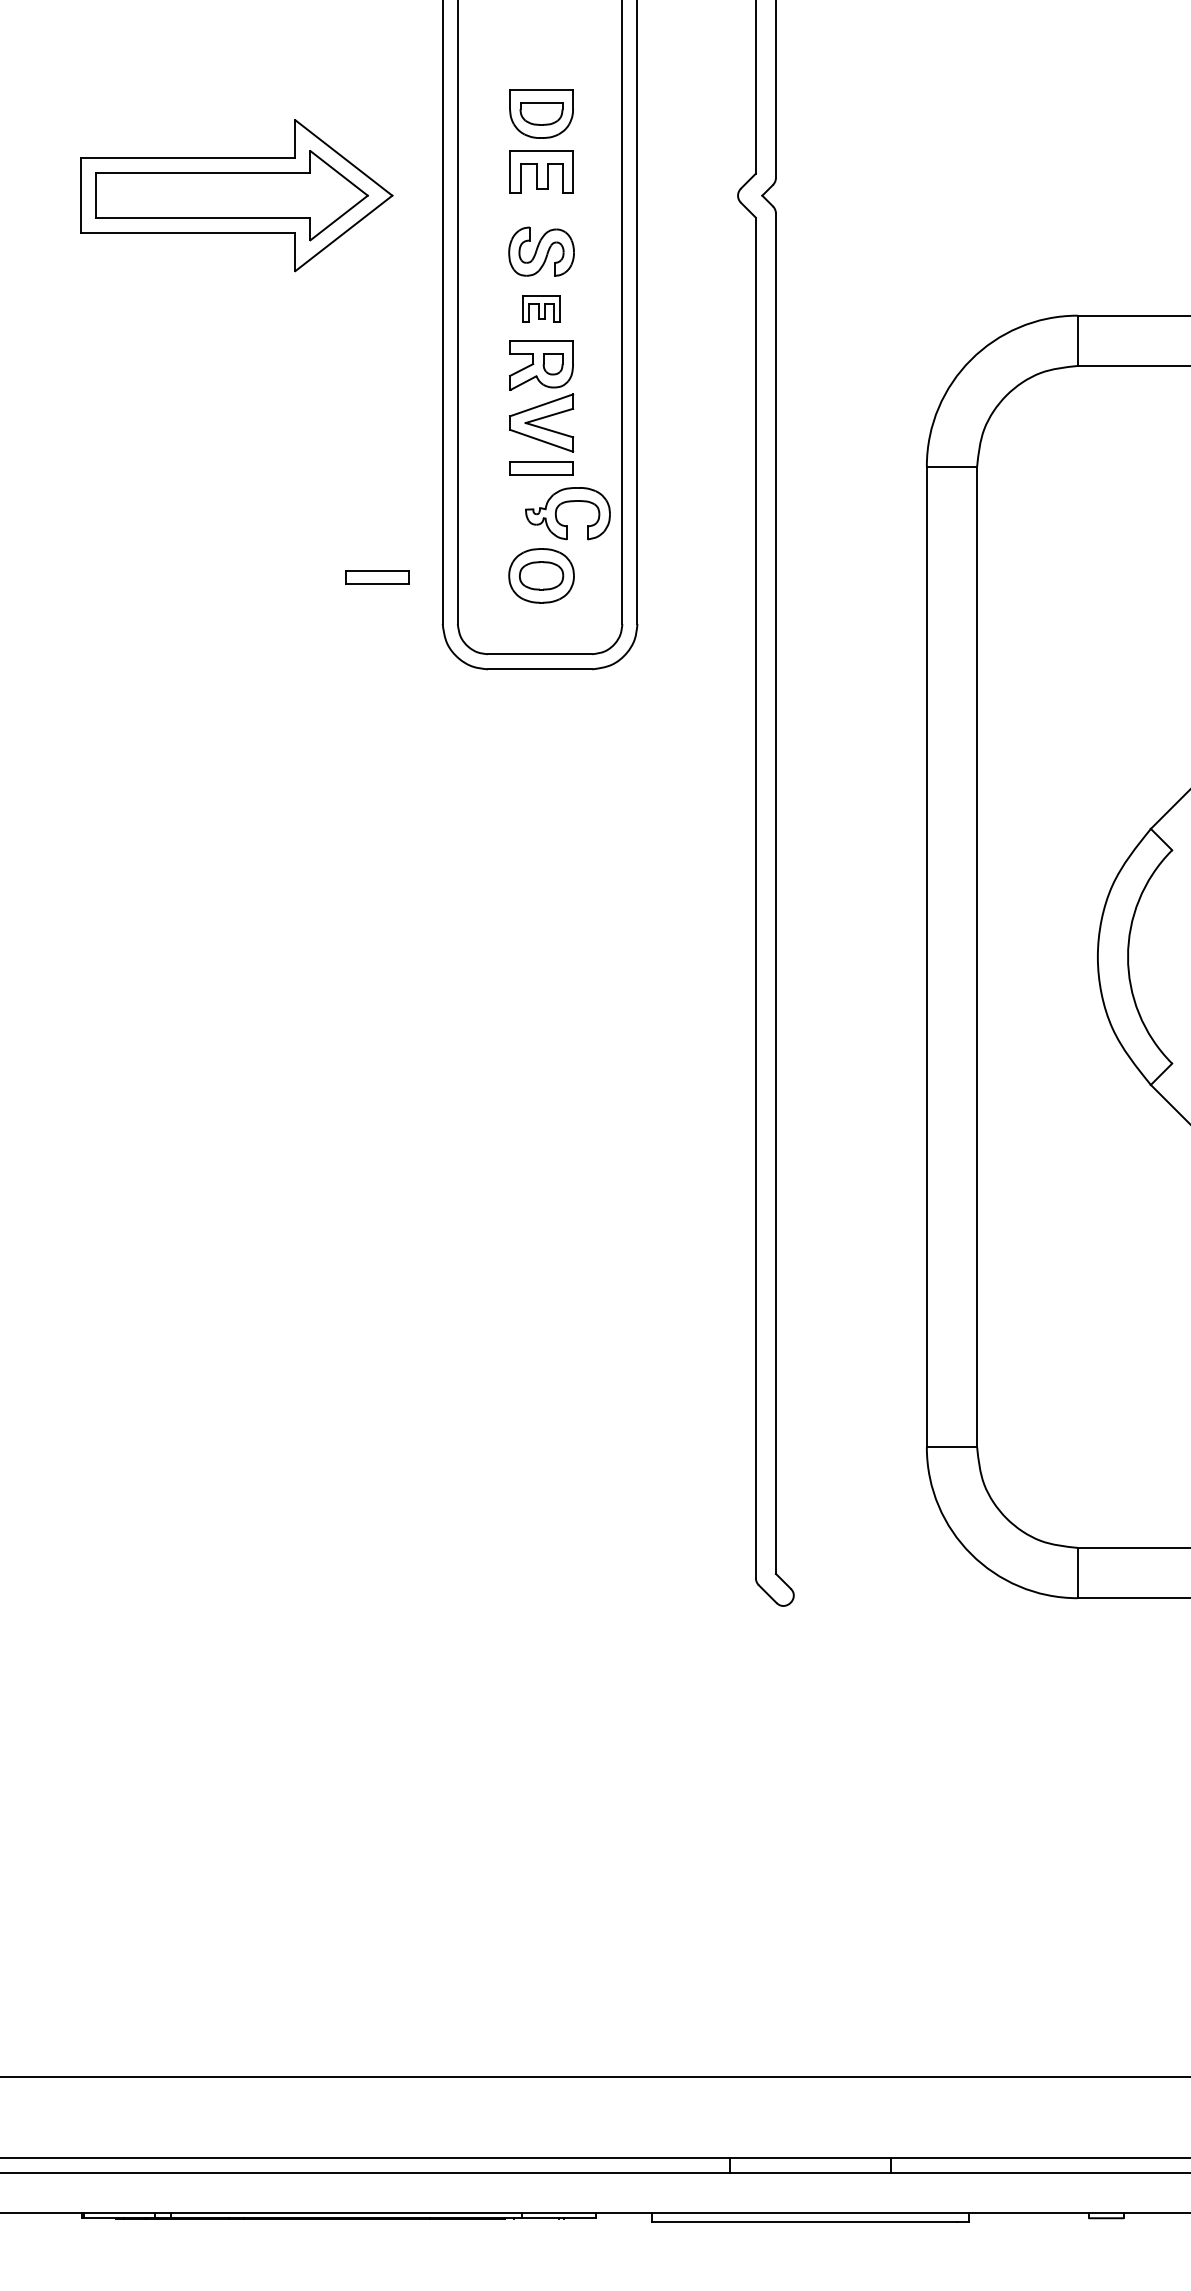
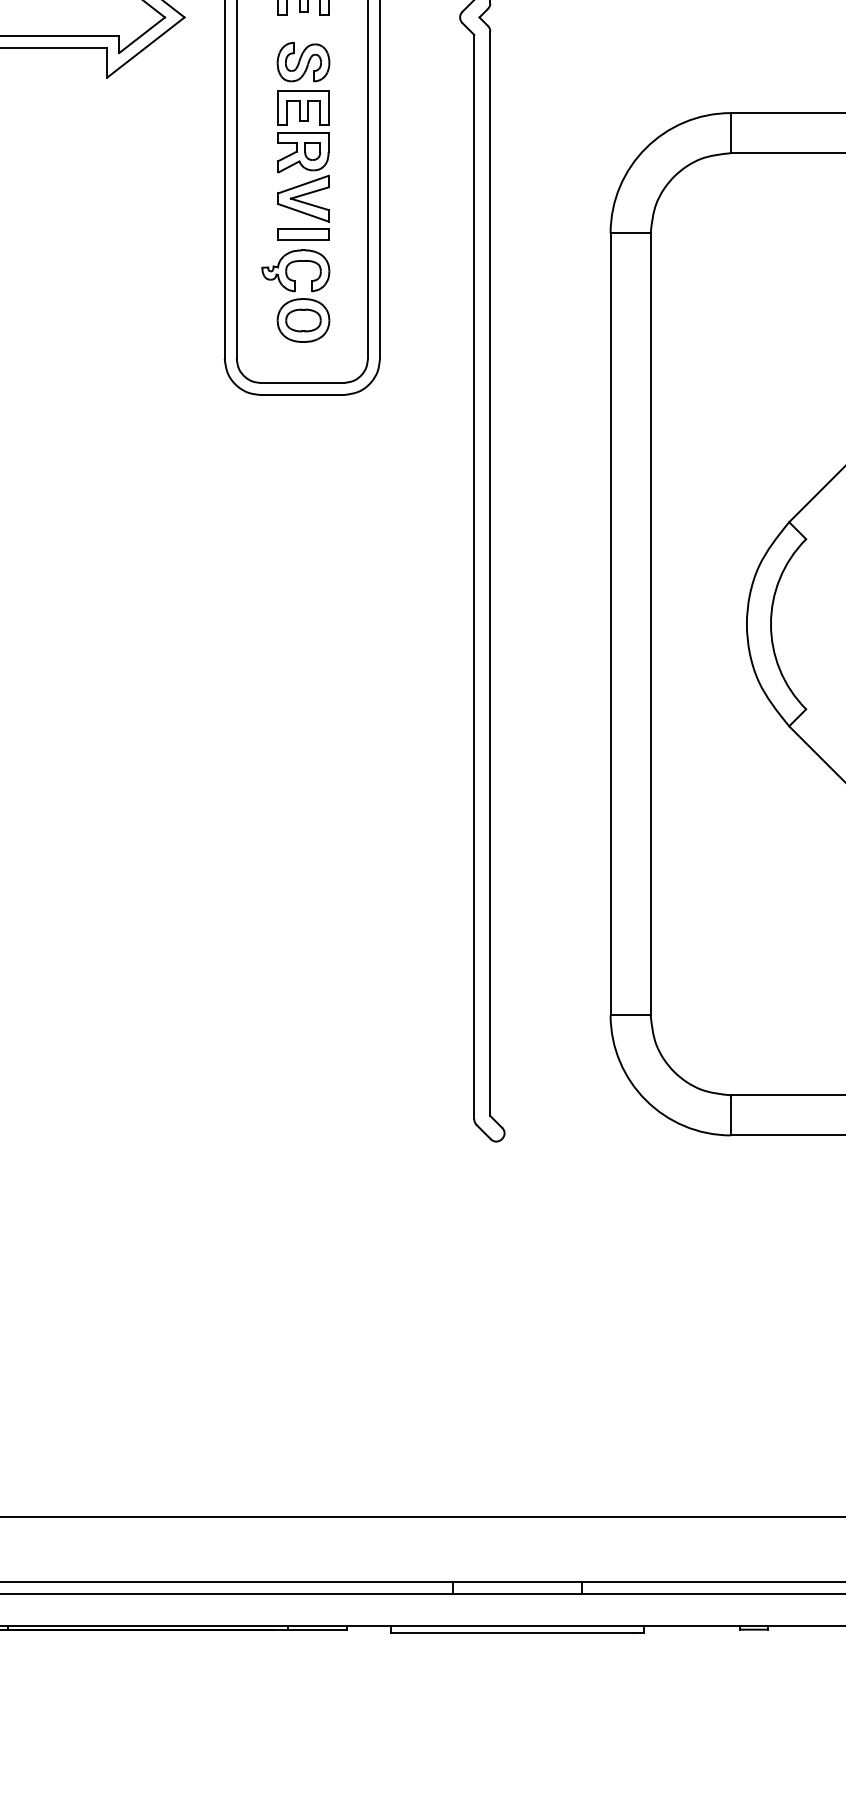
part: (541, 308) -> (303, 107), size x1.67
part: (562, 504) -> (291, 263), moved
part: (377, 577) -> (172, 321), removed

